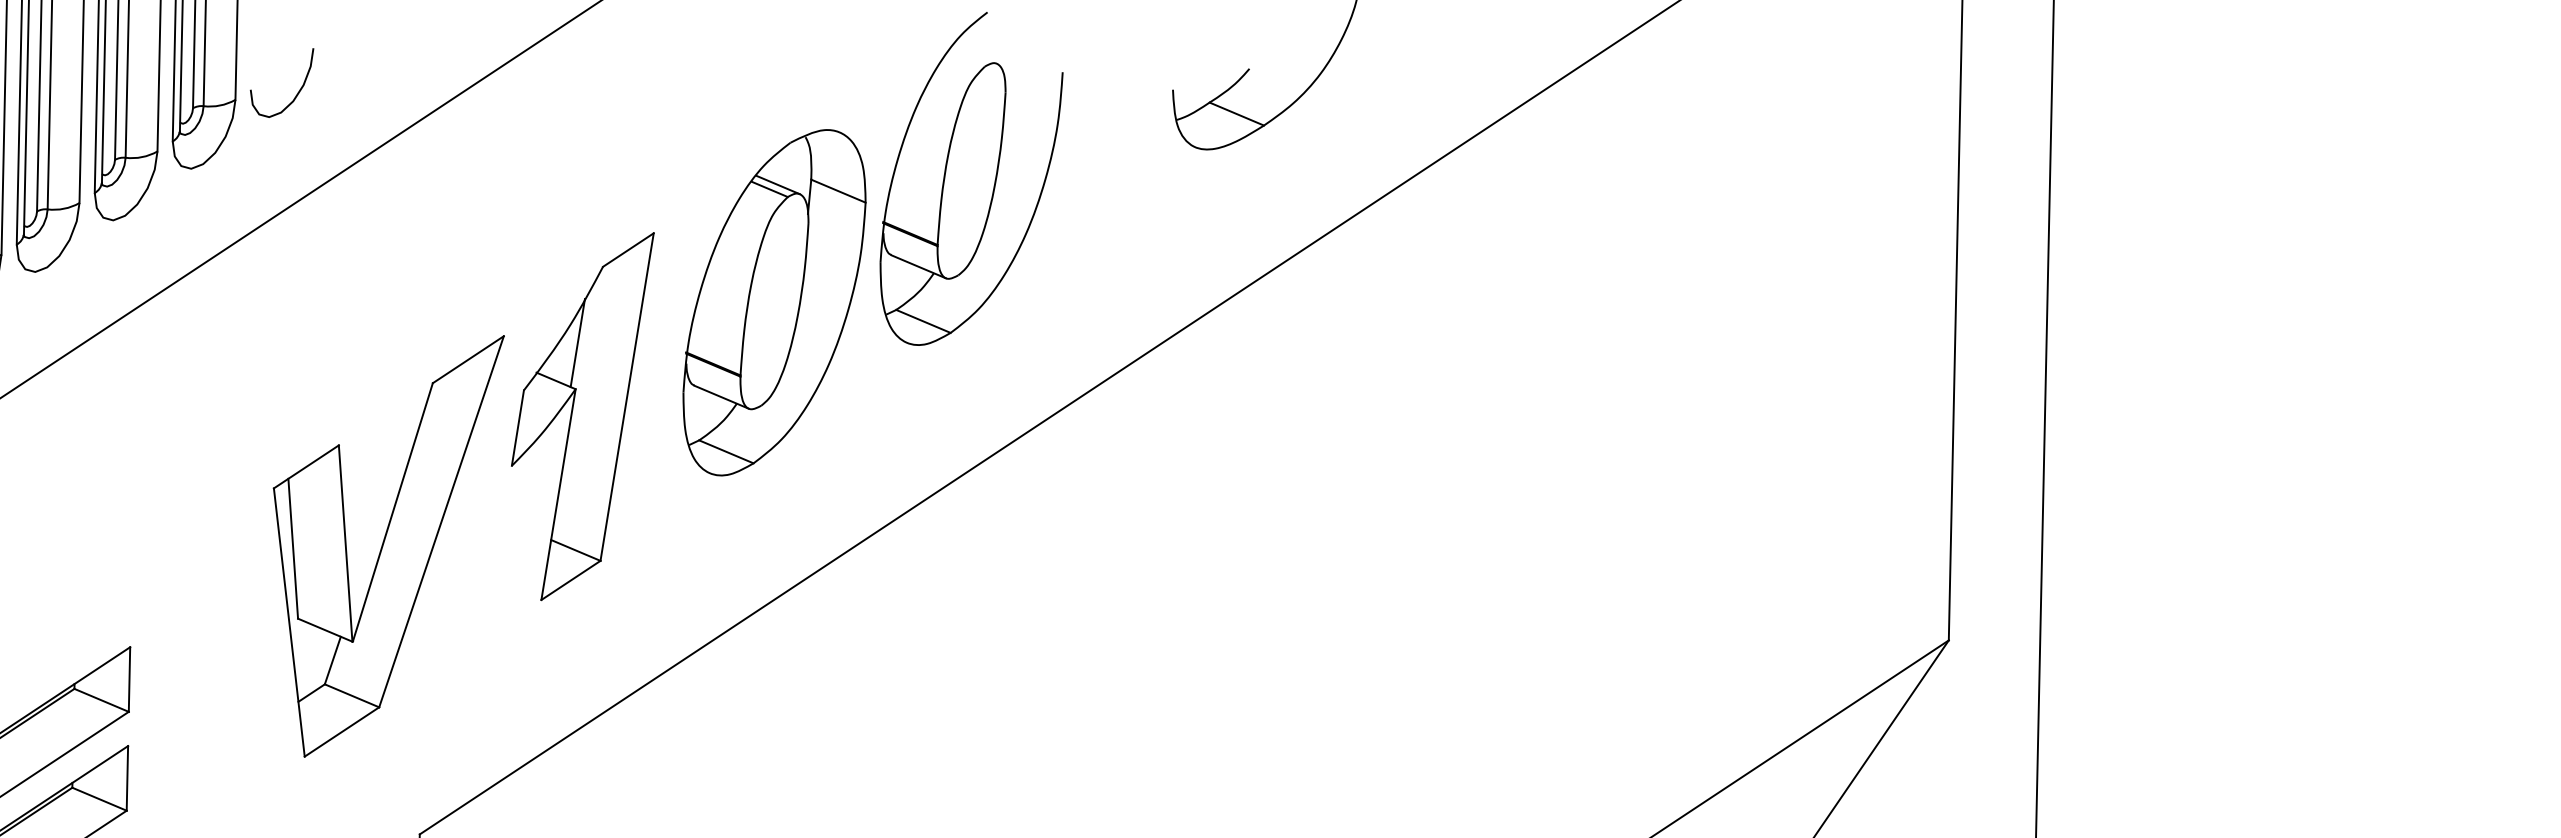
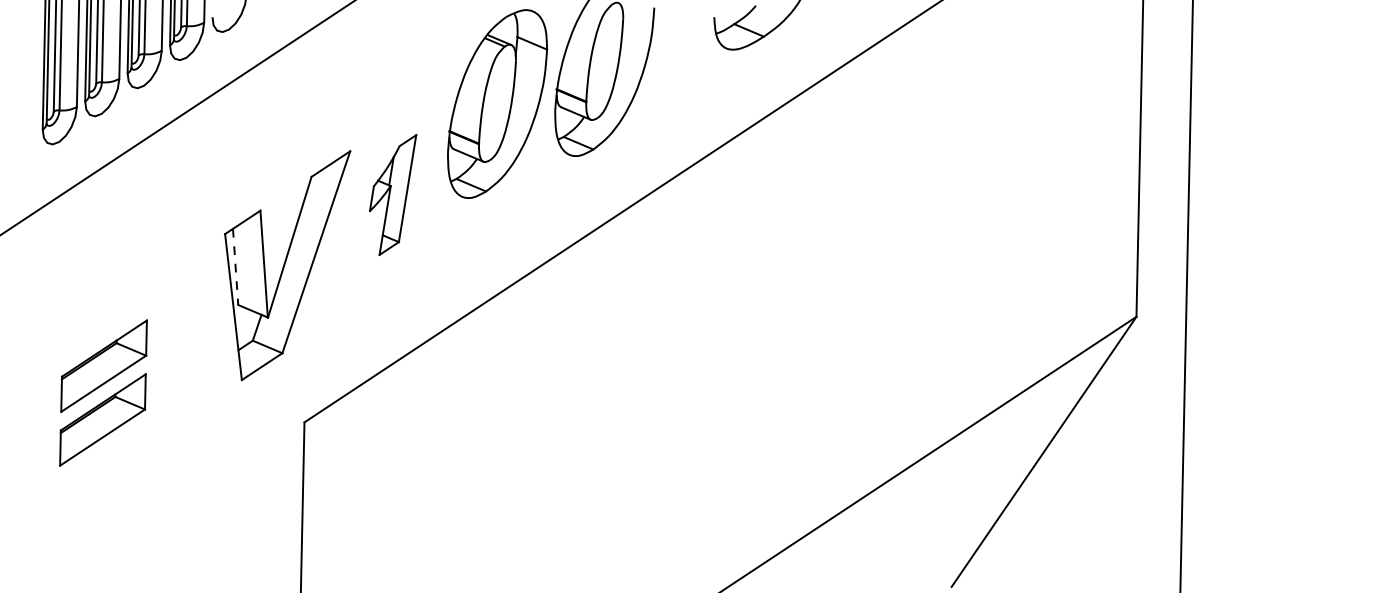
part: (774, 301) -> (497, 103), moved
part: (581, 415) -> (392, 194), size x0.6
line: (292, 549) -> (235, 267), solid -> dashed

